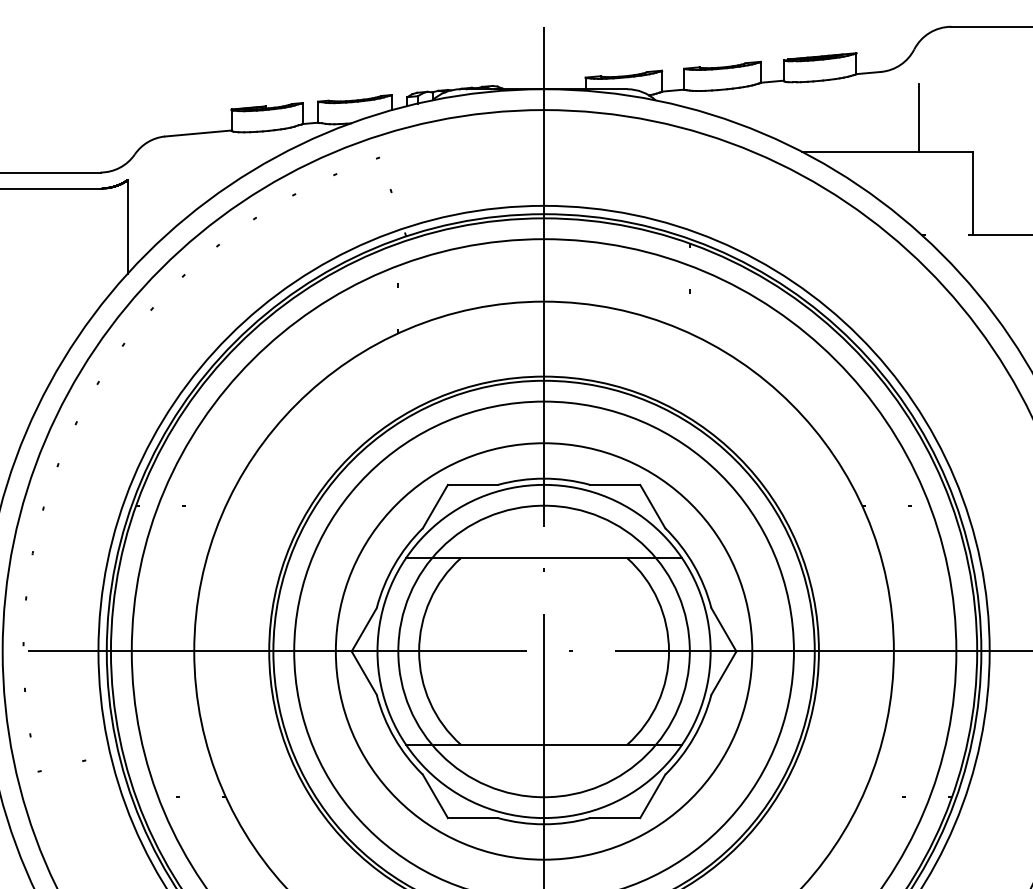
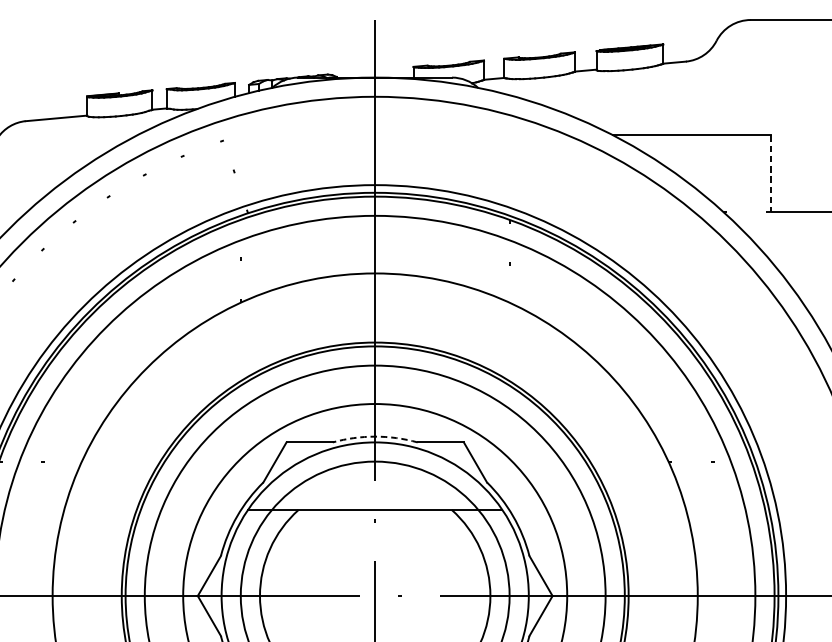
line: (918, 117) -> (720, 103), removed
line: (973, 193) -> (771, 173), solid -> dashed
arc: (544, 478) -> (375, 436), solid -> dashed

